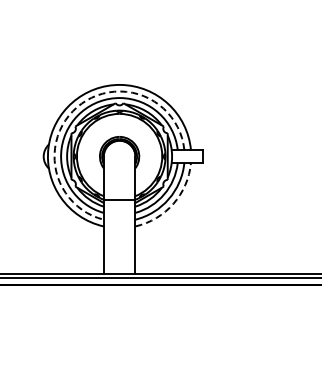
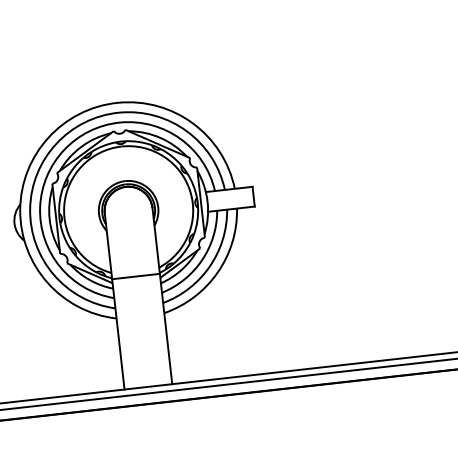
arc: (77, 107) -> (57, 144), dashed -> solid
arc: (173, 203) -> (217, 272), dashed -> solid

